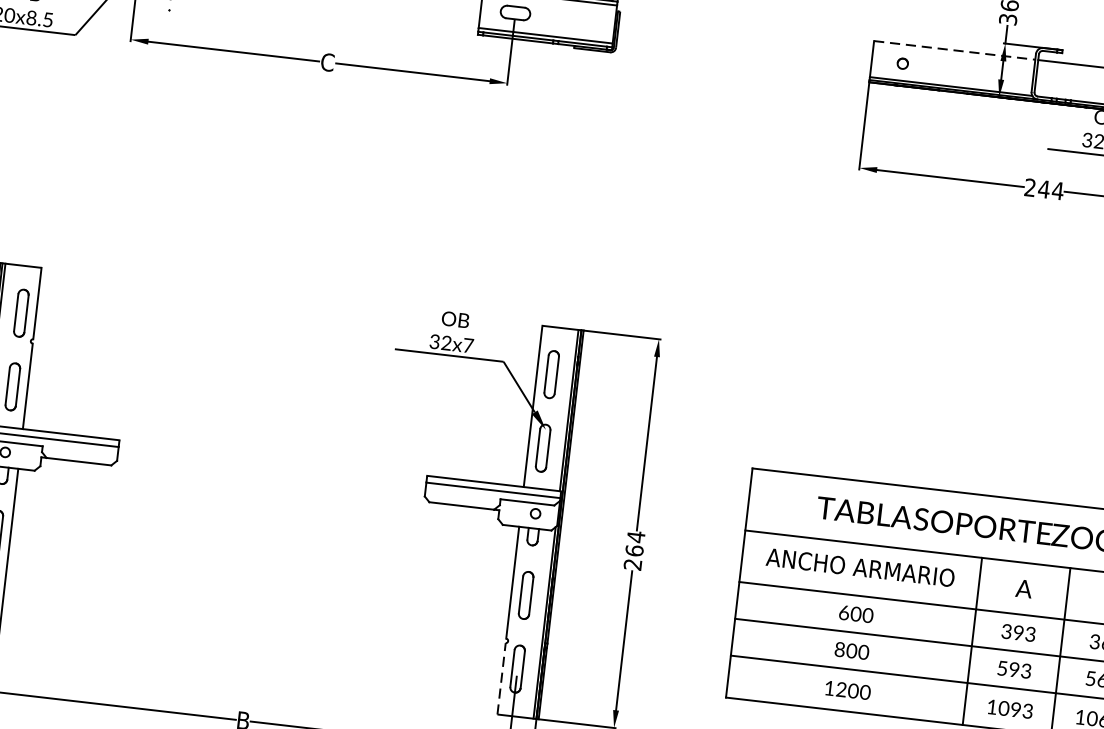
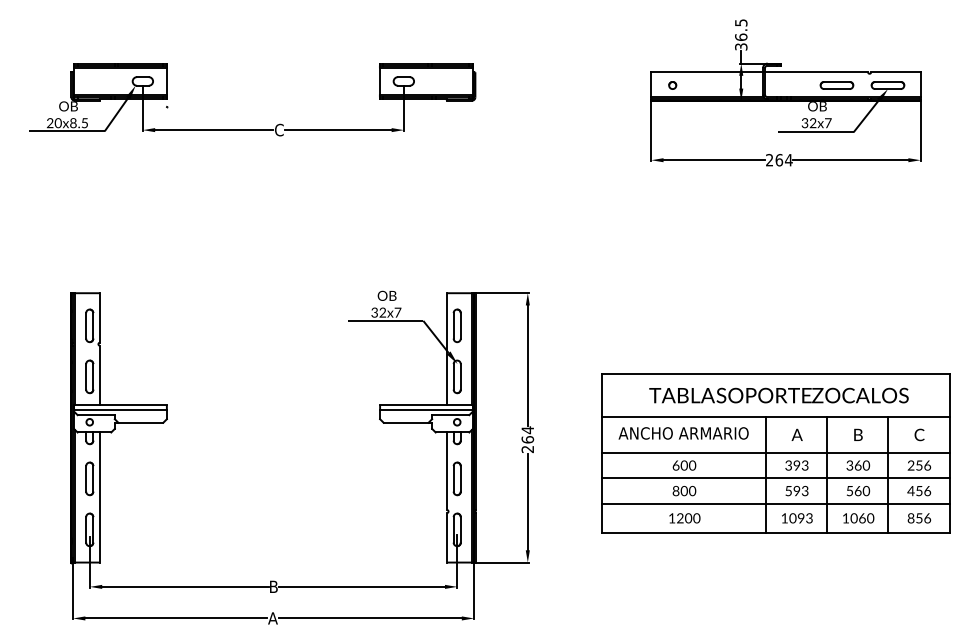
line: (955, 50) -> (707, 72), dashed -> solid
text: (1044, 189) -> (779, 160), 244 -> 264
line: (502, 678) -> (447, 537), dashed -> solid

